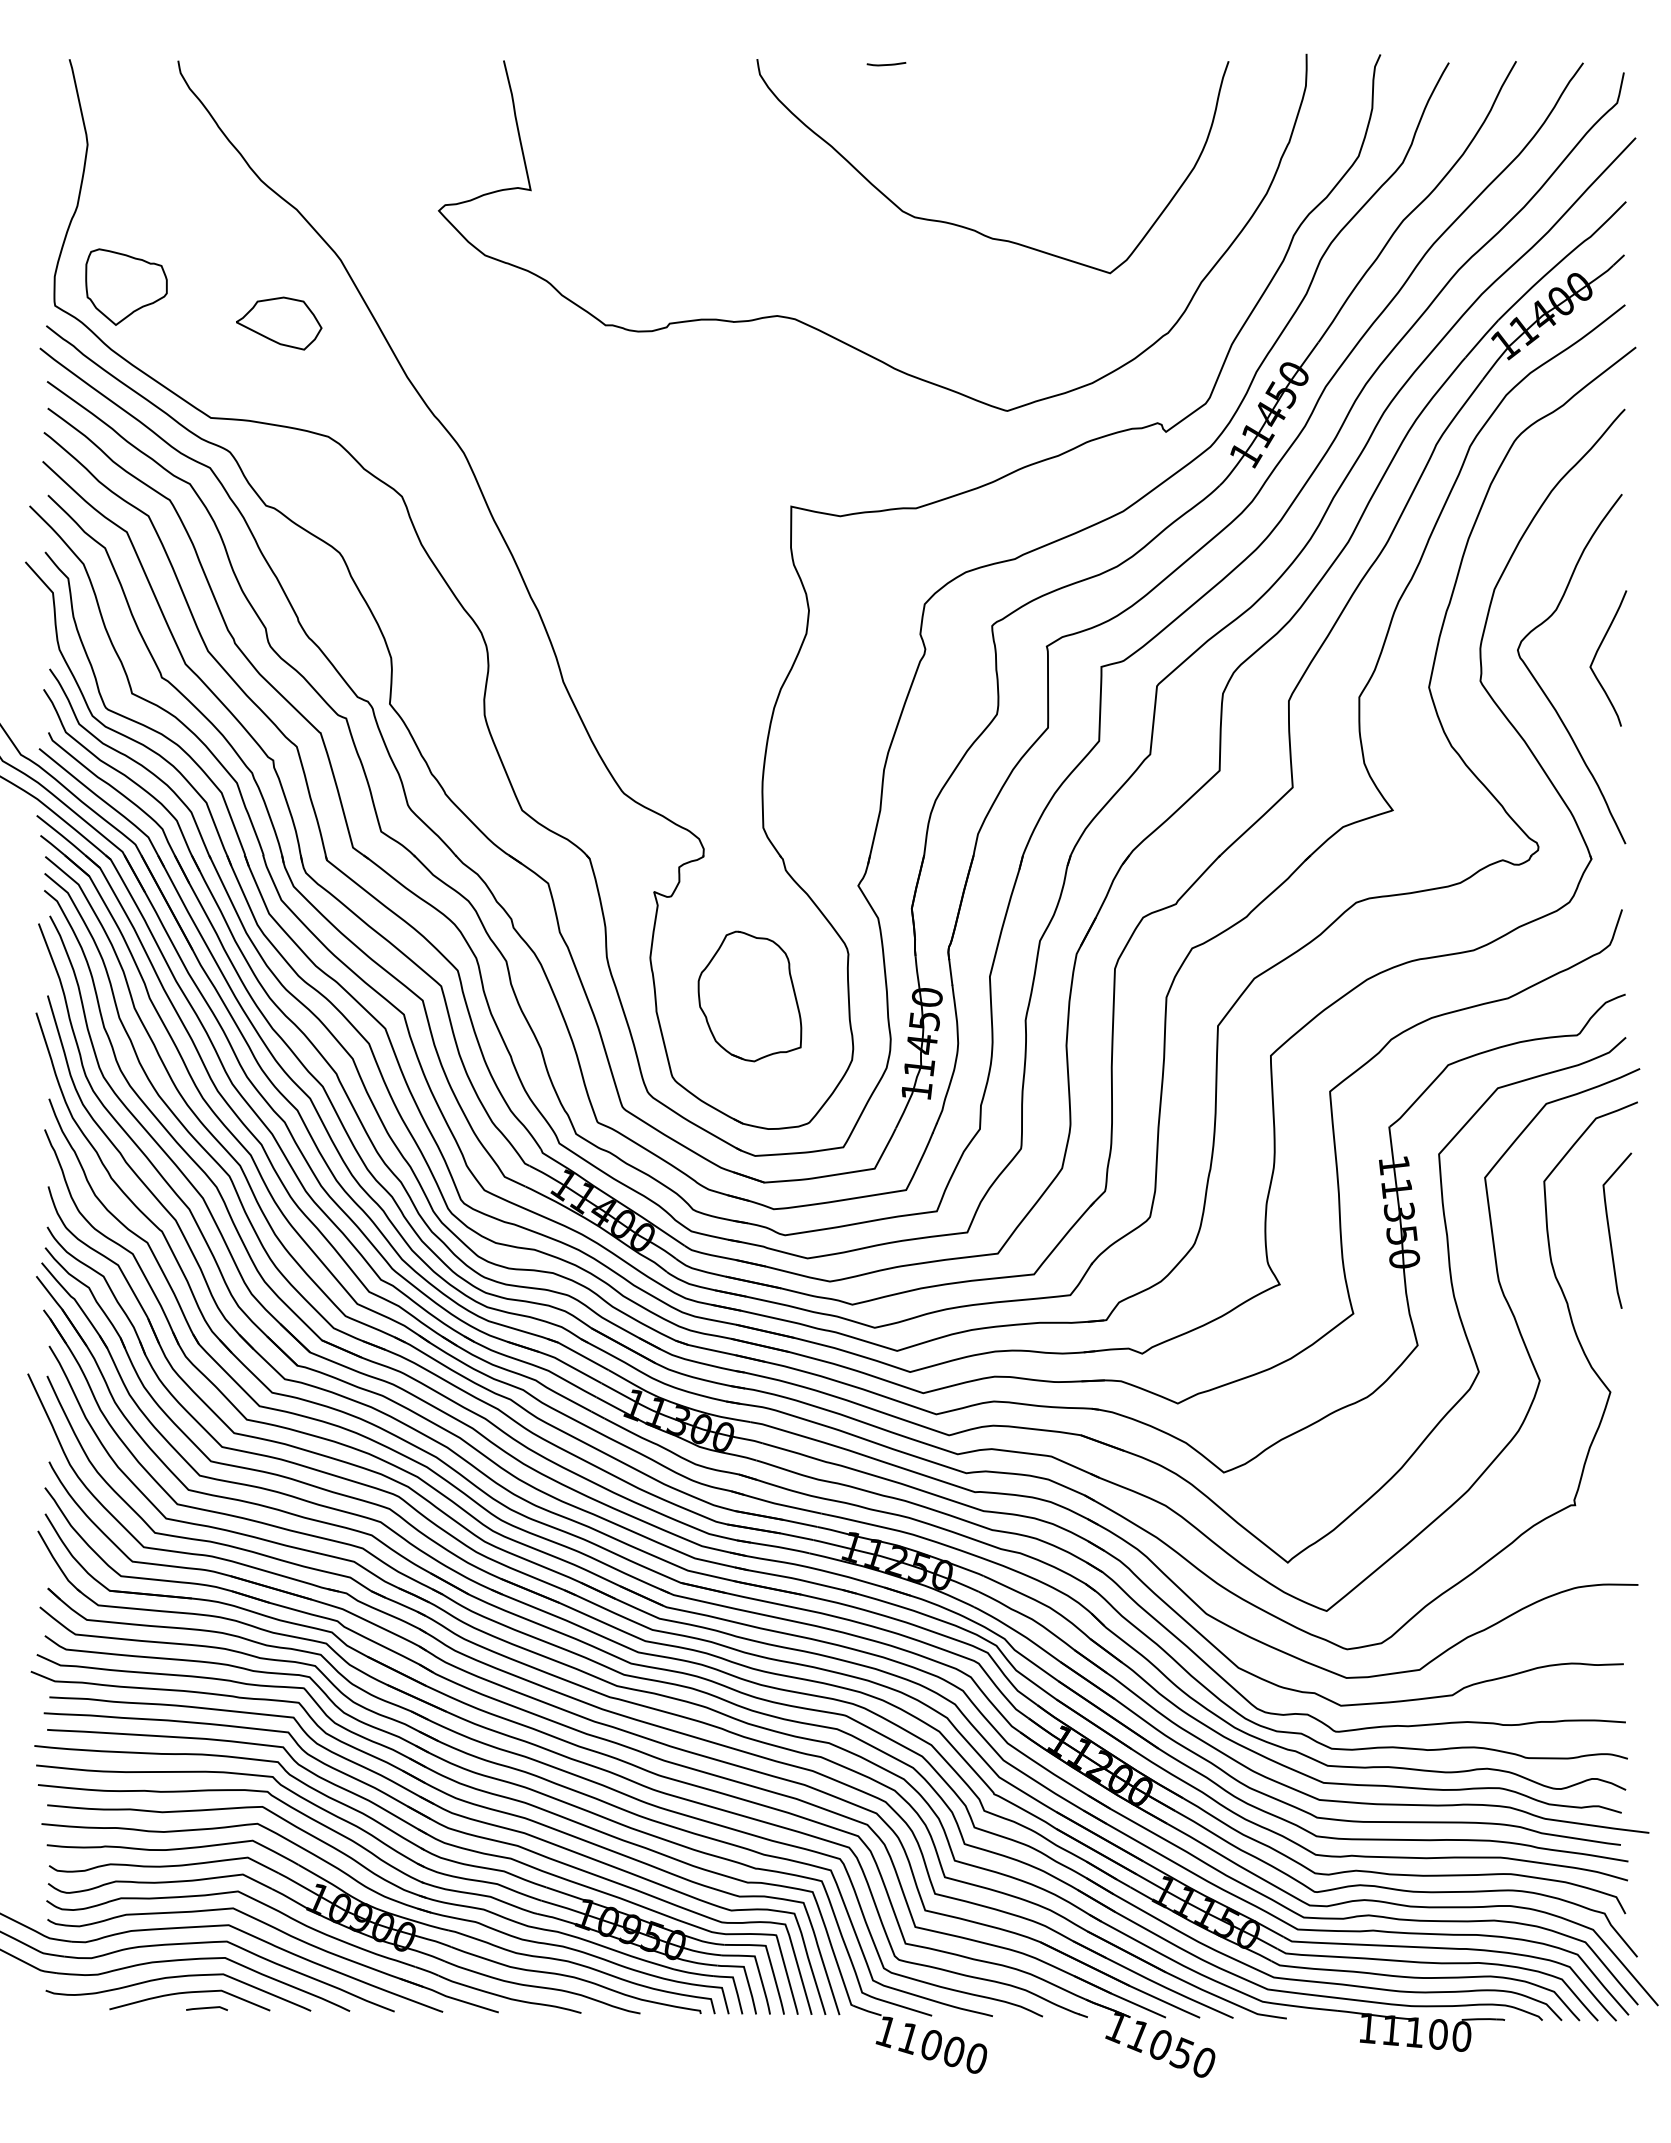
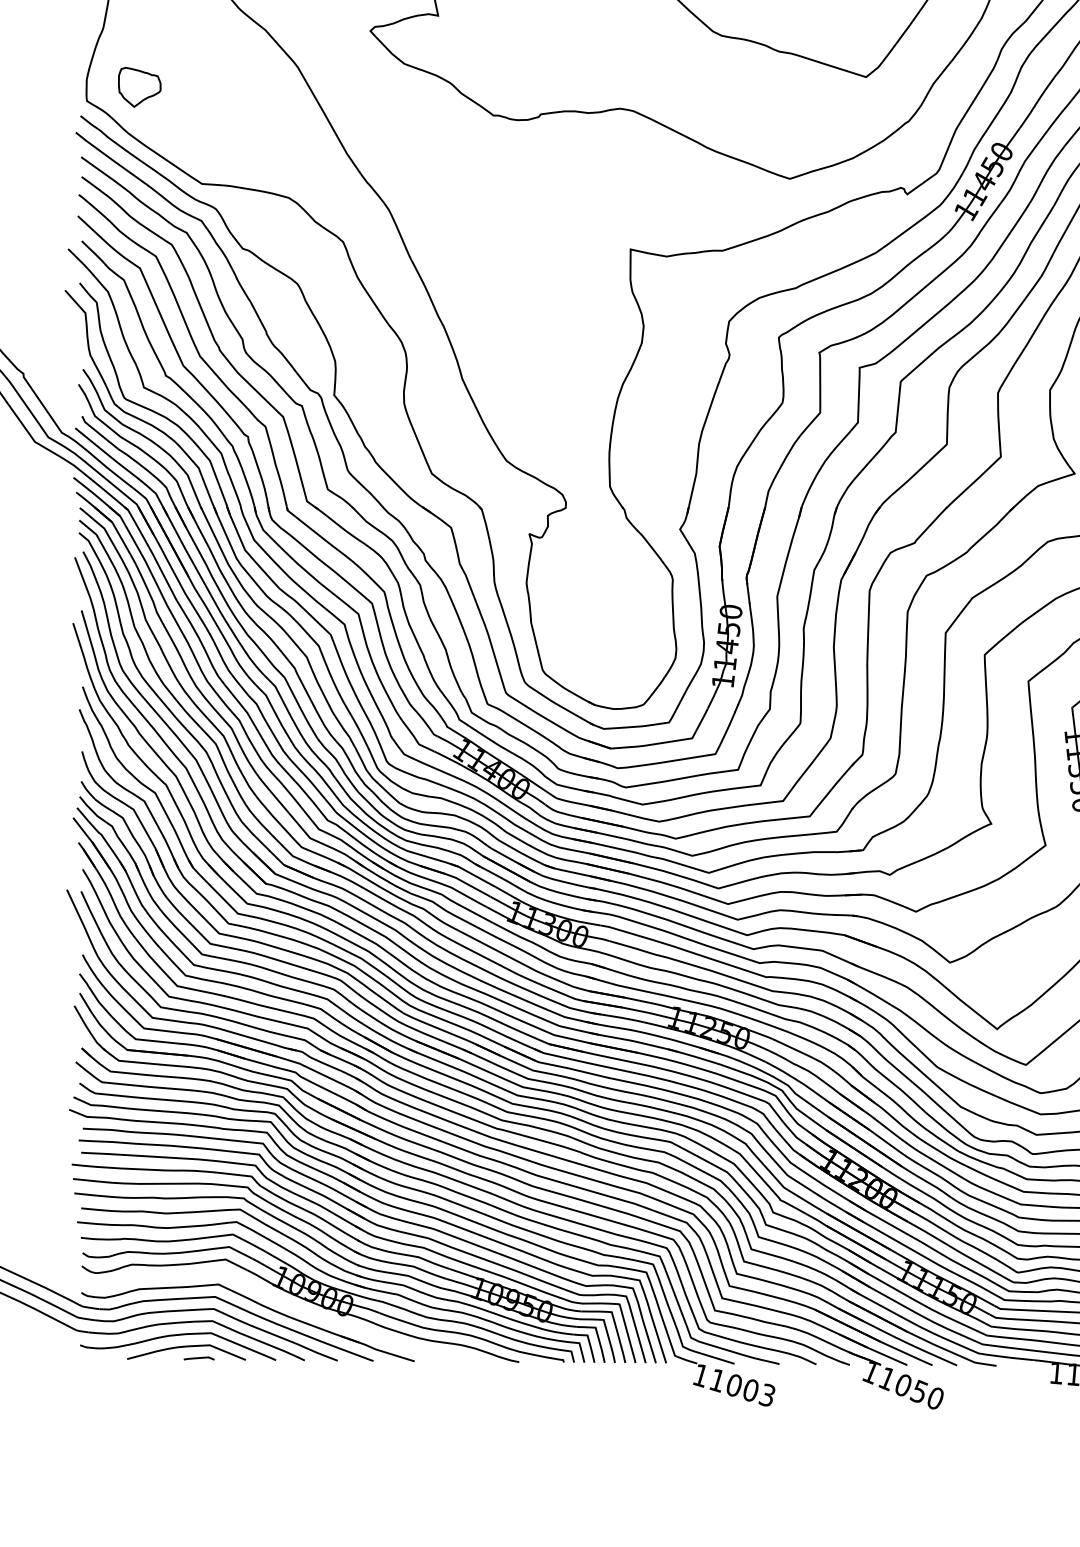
part: (126, 286) -> (139, 86), size x0.7
part: (279, 323) -> (252, 114), removed
part: (749, 996) -> (599, 611), removed
part: (322, 1934) -> (284, 1303), removed
text: (975, 2057) -> (766, 1394), 11000 -> 11003

